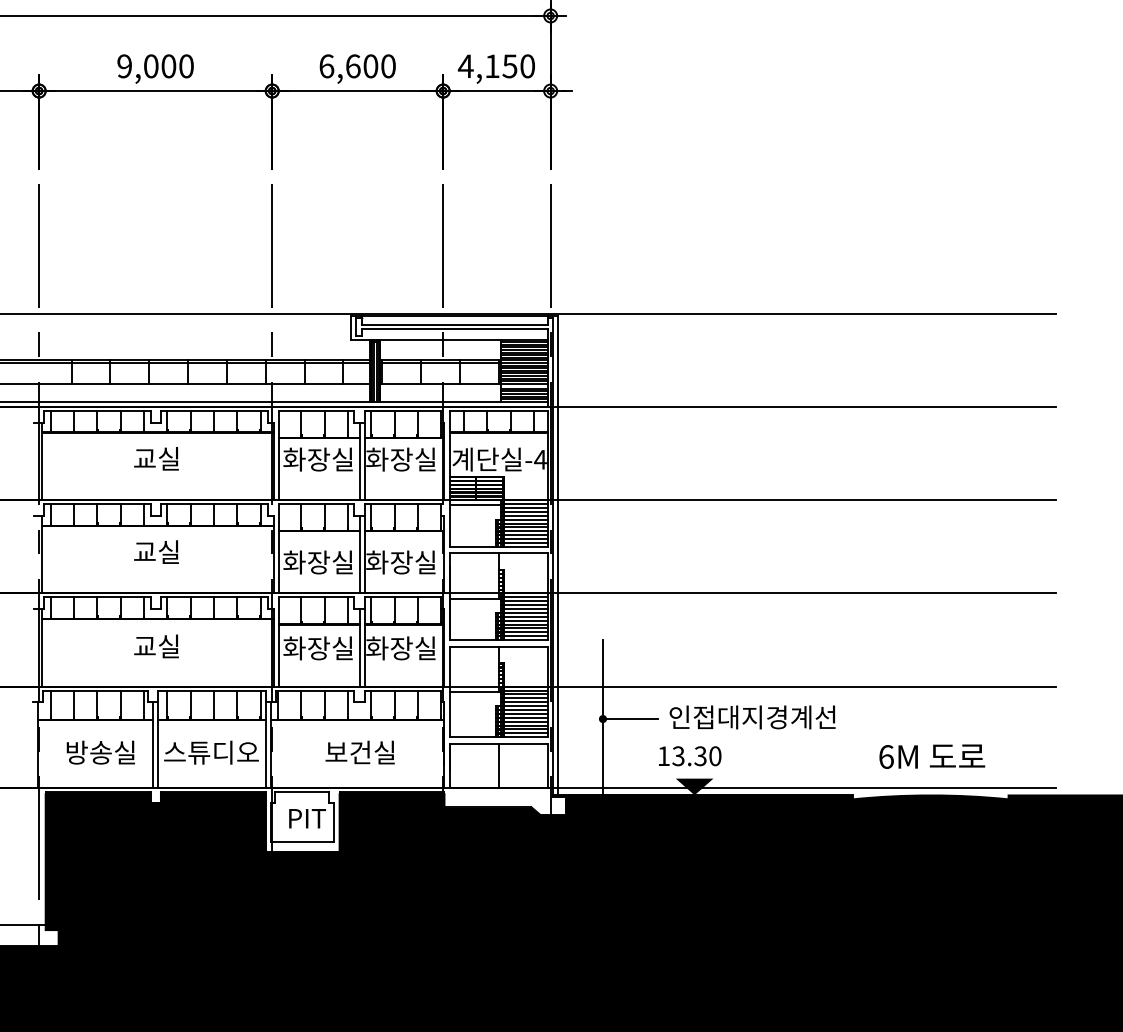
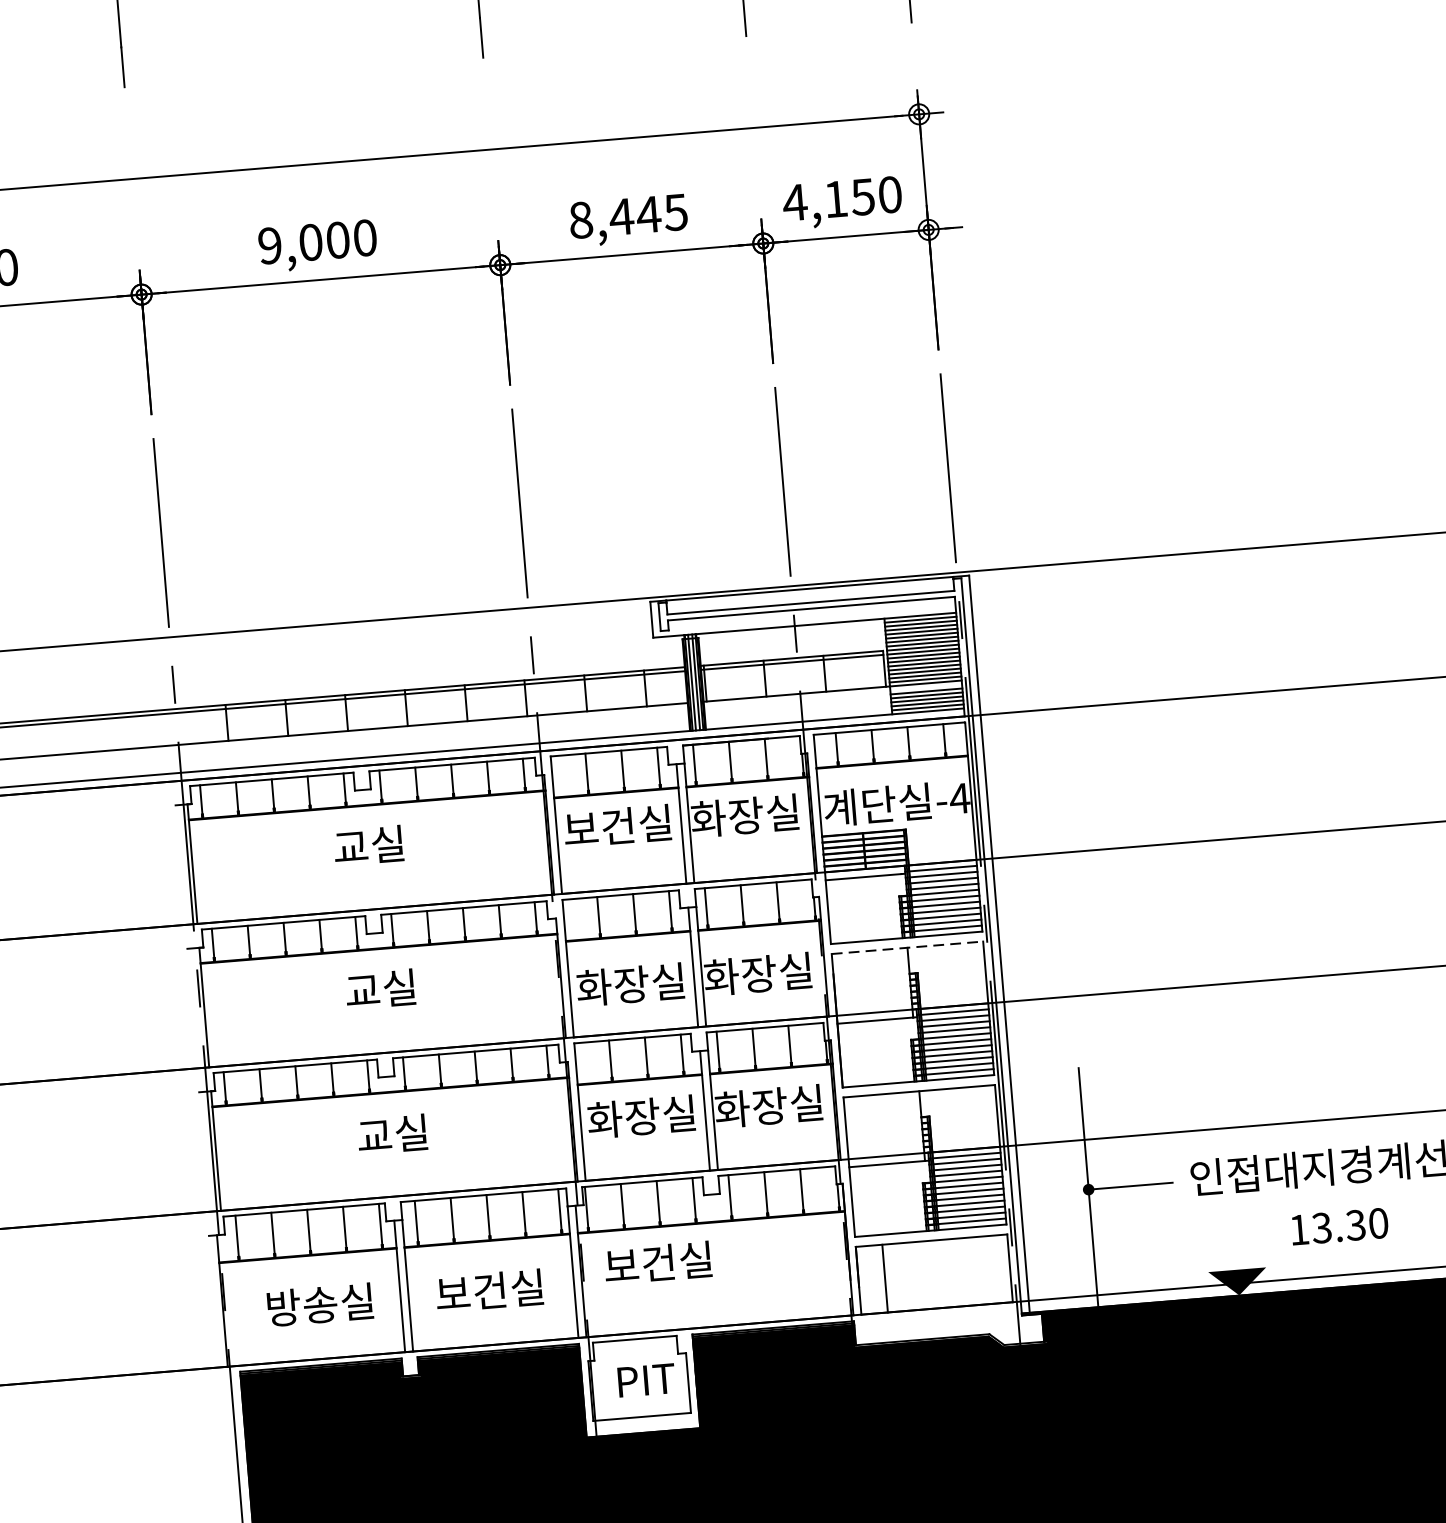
text: (357, 66) -> (628, 216), 6,600 -> 8,445
text: (306, 459) -> (599, 827), 화장실 -> 보건실
line: (499, 553) -> (908, 948), solid -> dashed
text: (211, 752) -> (490, 1290), 스튜디오 -> 보건실
text: (359, 752) -> (657, 1263), moved
text: (690, 756) -> (1340, 1226), moved
line: (498, 765) -> (884, 1278), moved

